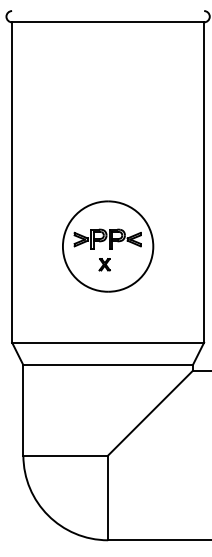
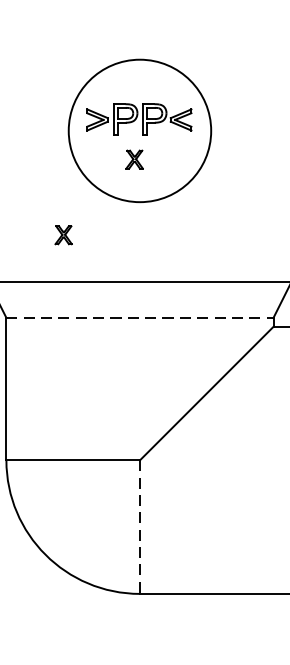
part: (59, 312) -> (63, 234), added
line: (108, 365) -> (140, 318), solid -> dashed
line: (108, 498) -> (140, 528), solid -> dashed

